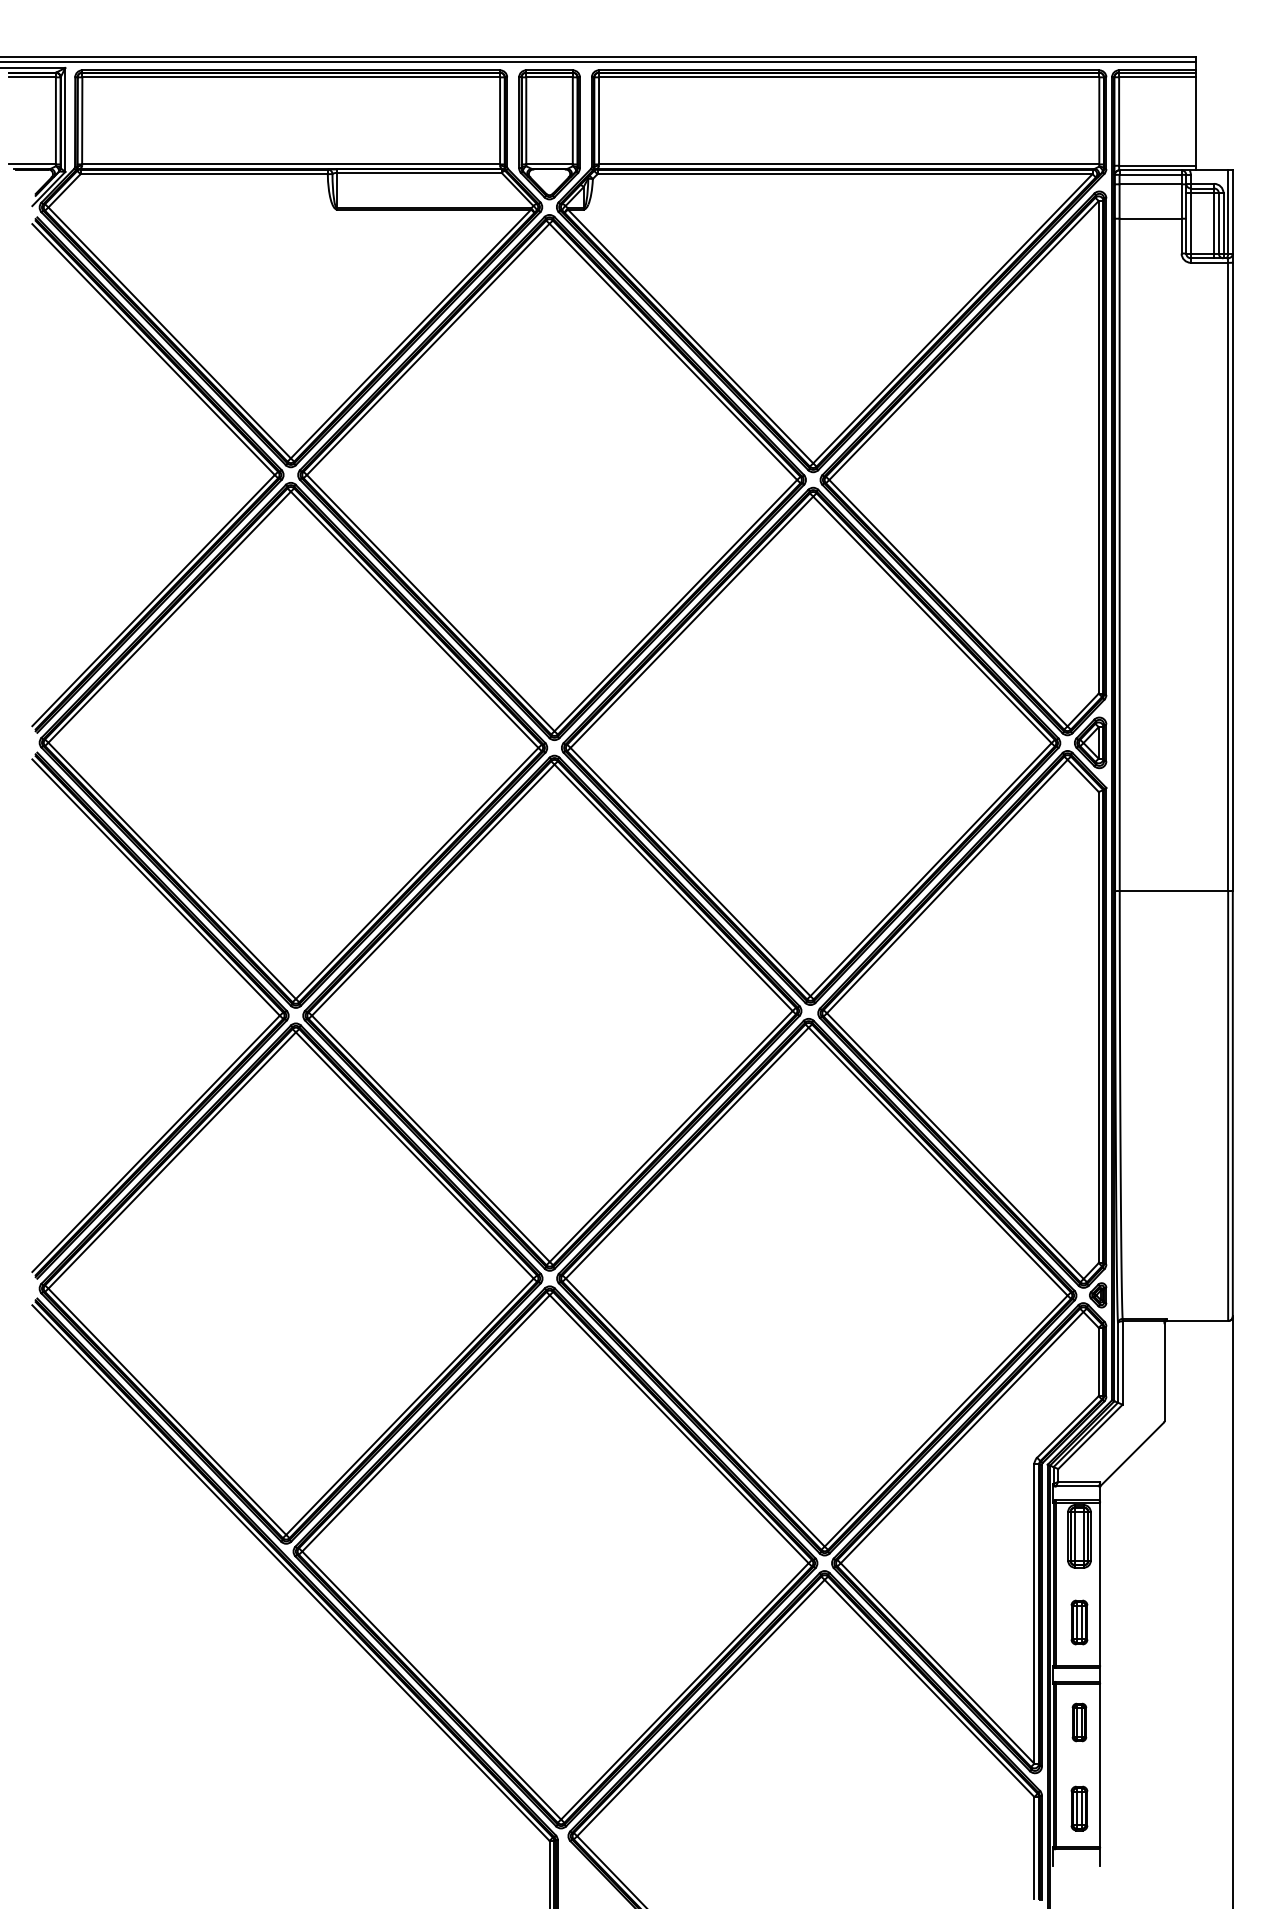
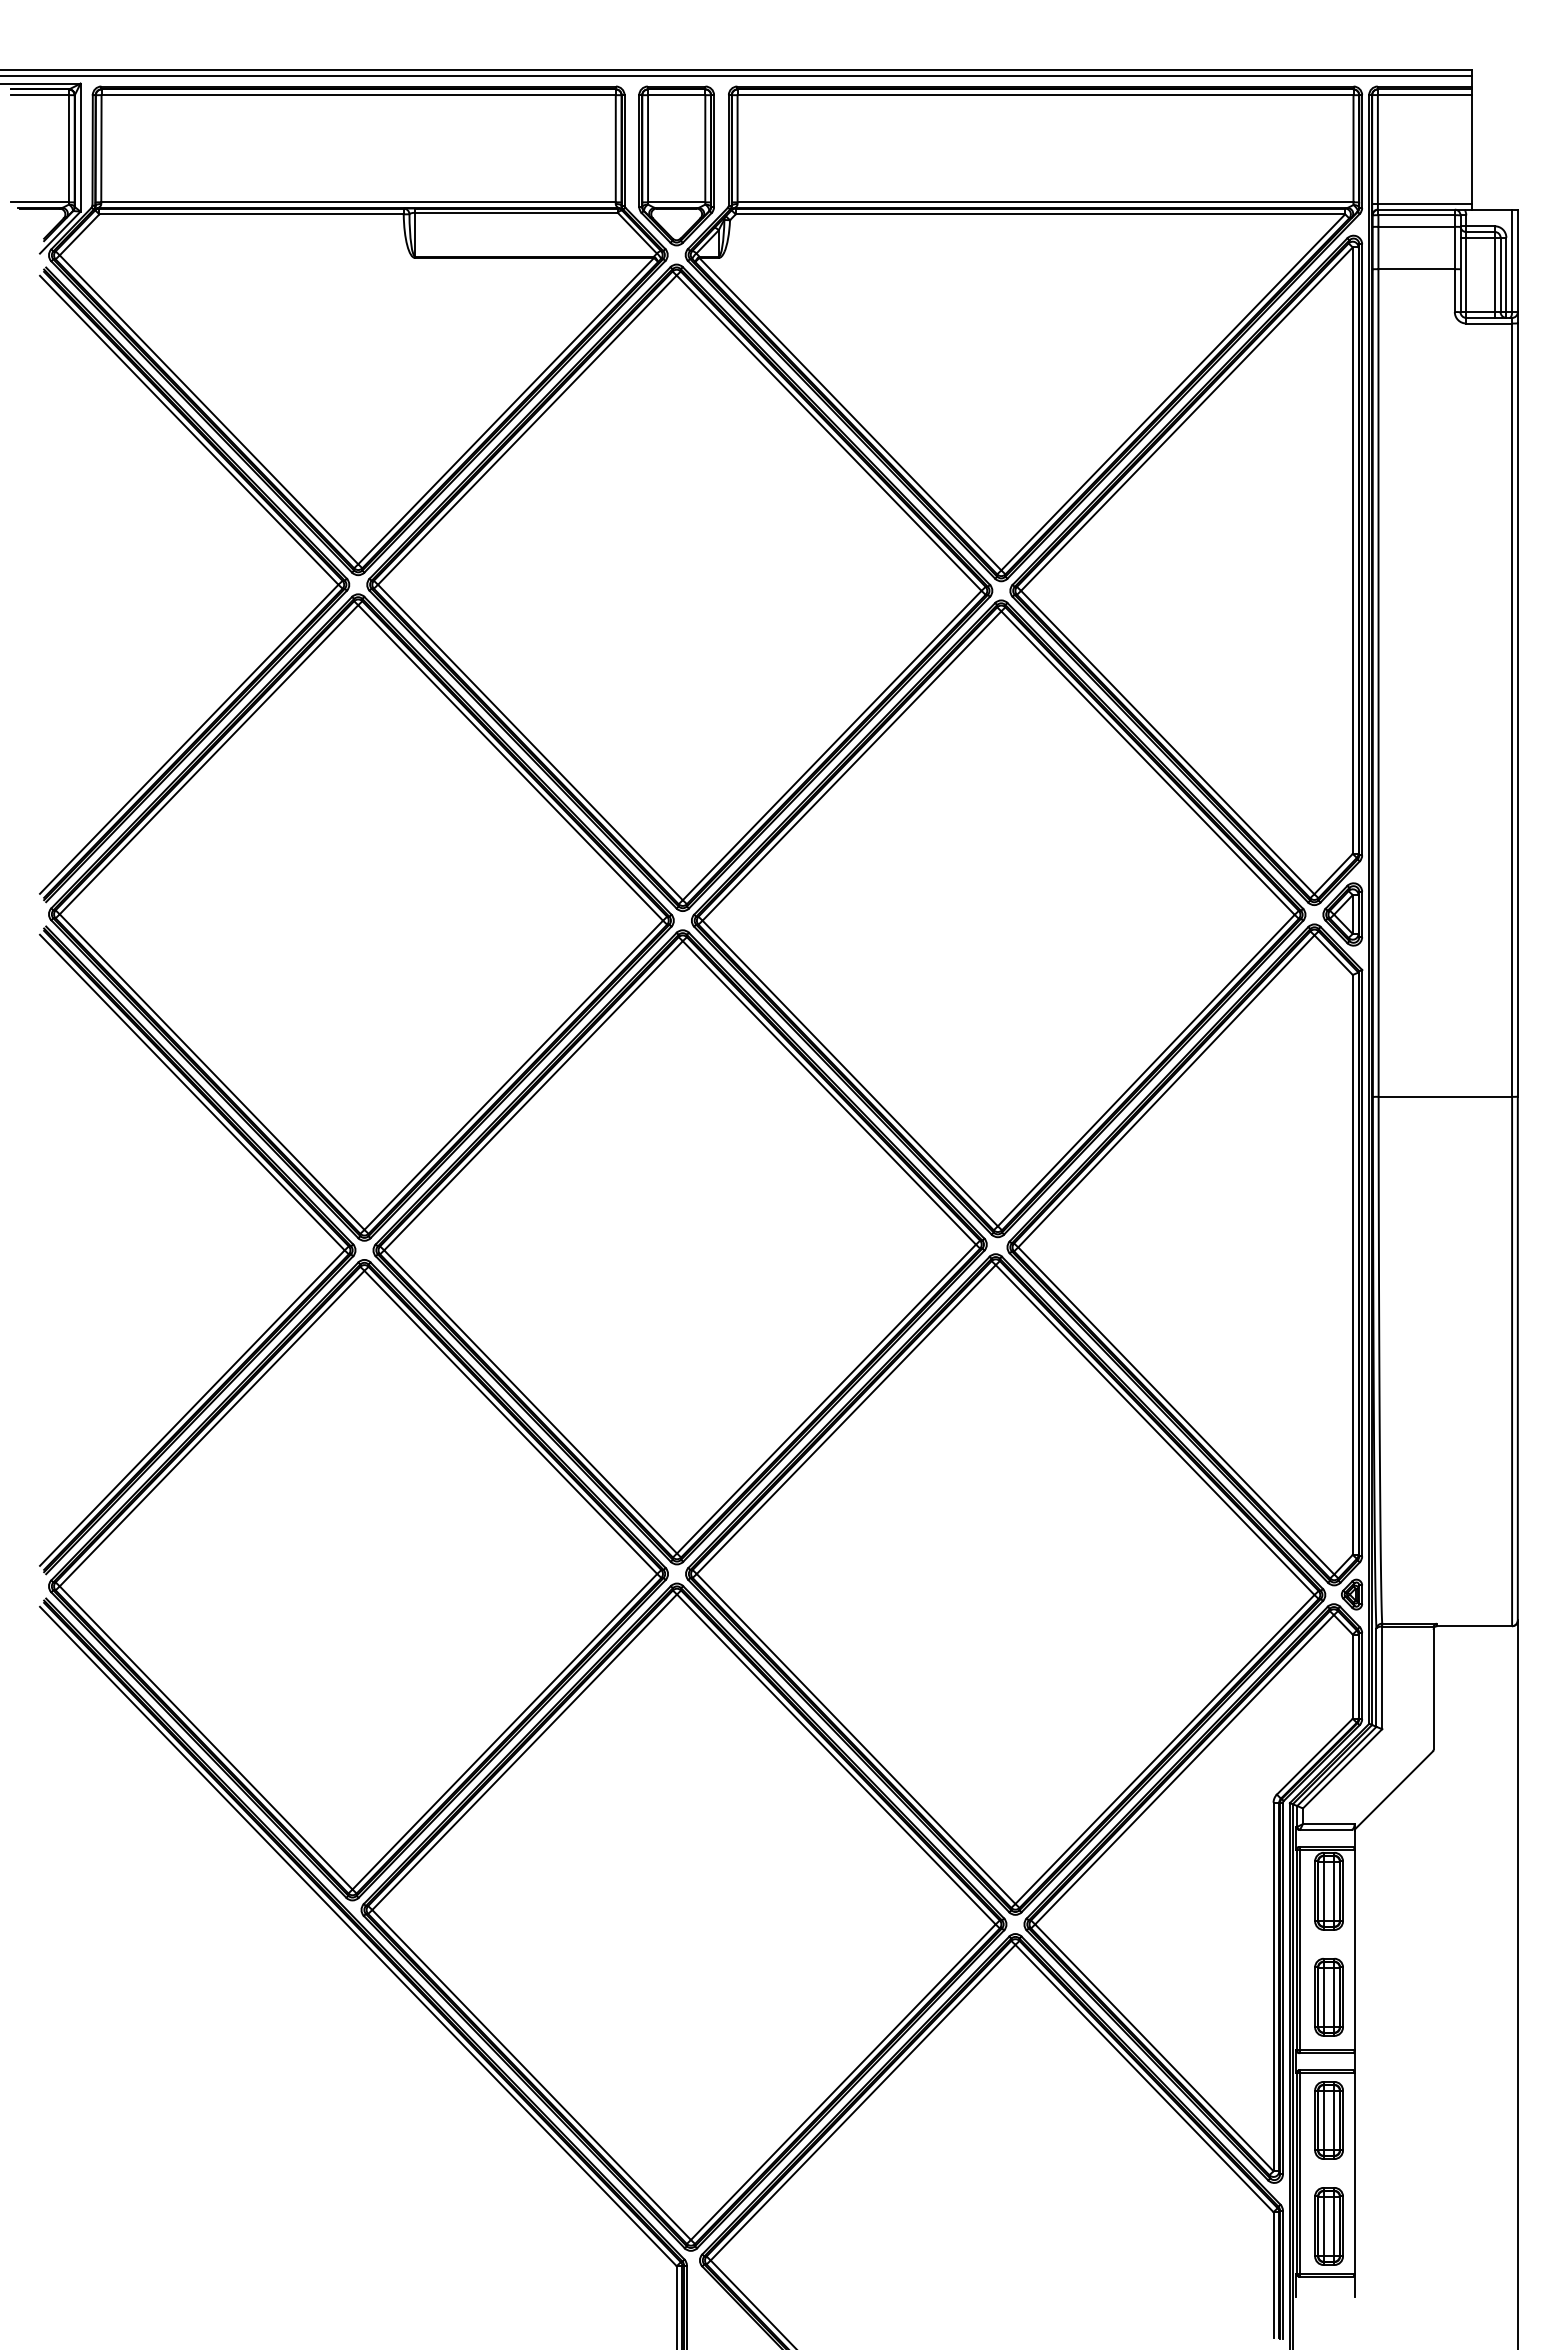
part: (1079, 1622) -> (1328, 1997), size x1.43
part: (1079, 1722) -> (1328, 2120), size x1.67
part: (1079, 1808) -> (1328, 2226), size x1.43

